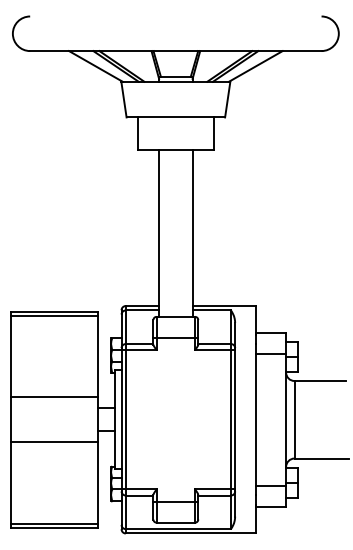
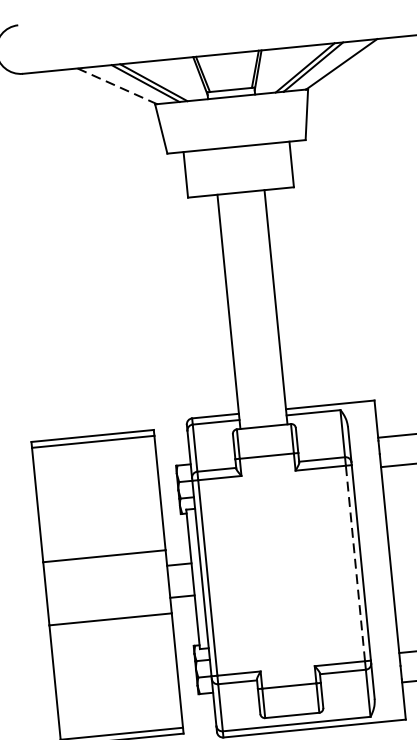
line: (95, 66) -> (116, 86), solid -> dashed
line: (230, 419) -> (354, 563), solid -> dashed

